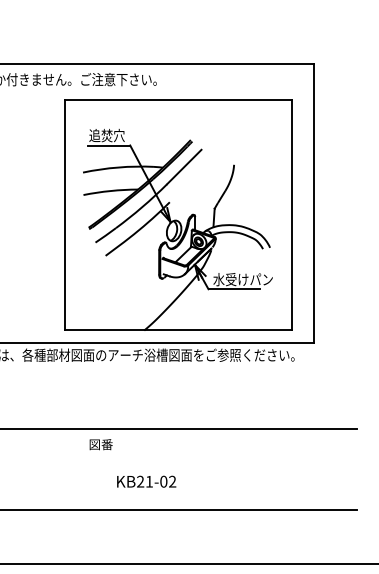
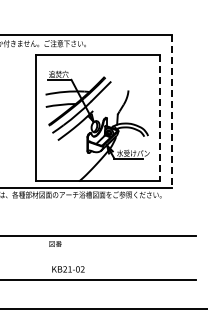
line: (314, 203) -> (172, 111), solid -> dashed
line: (292, 215) -> (160, 118), solid -> dashed
text: (146, 481) -> (68, 269), moved

